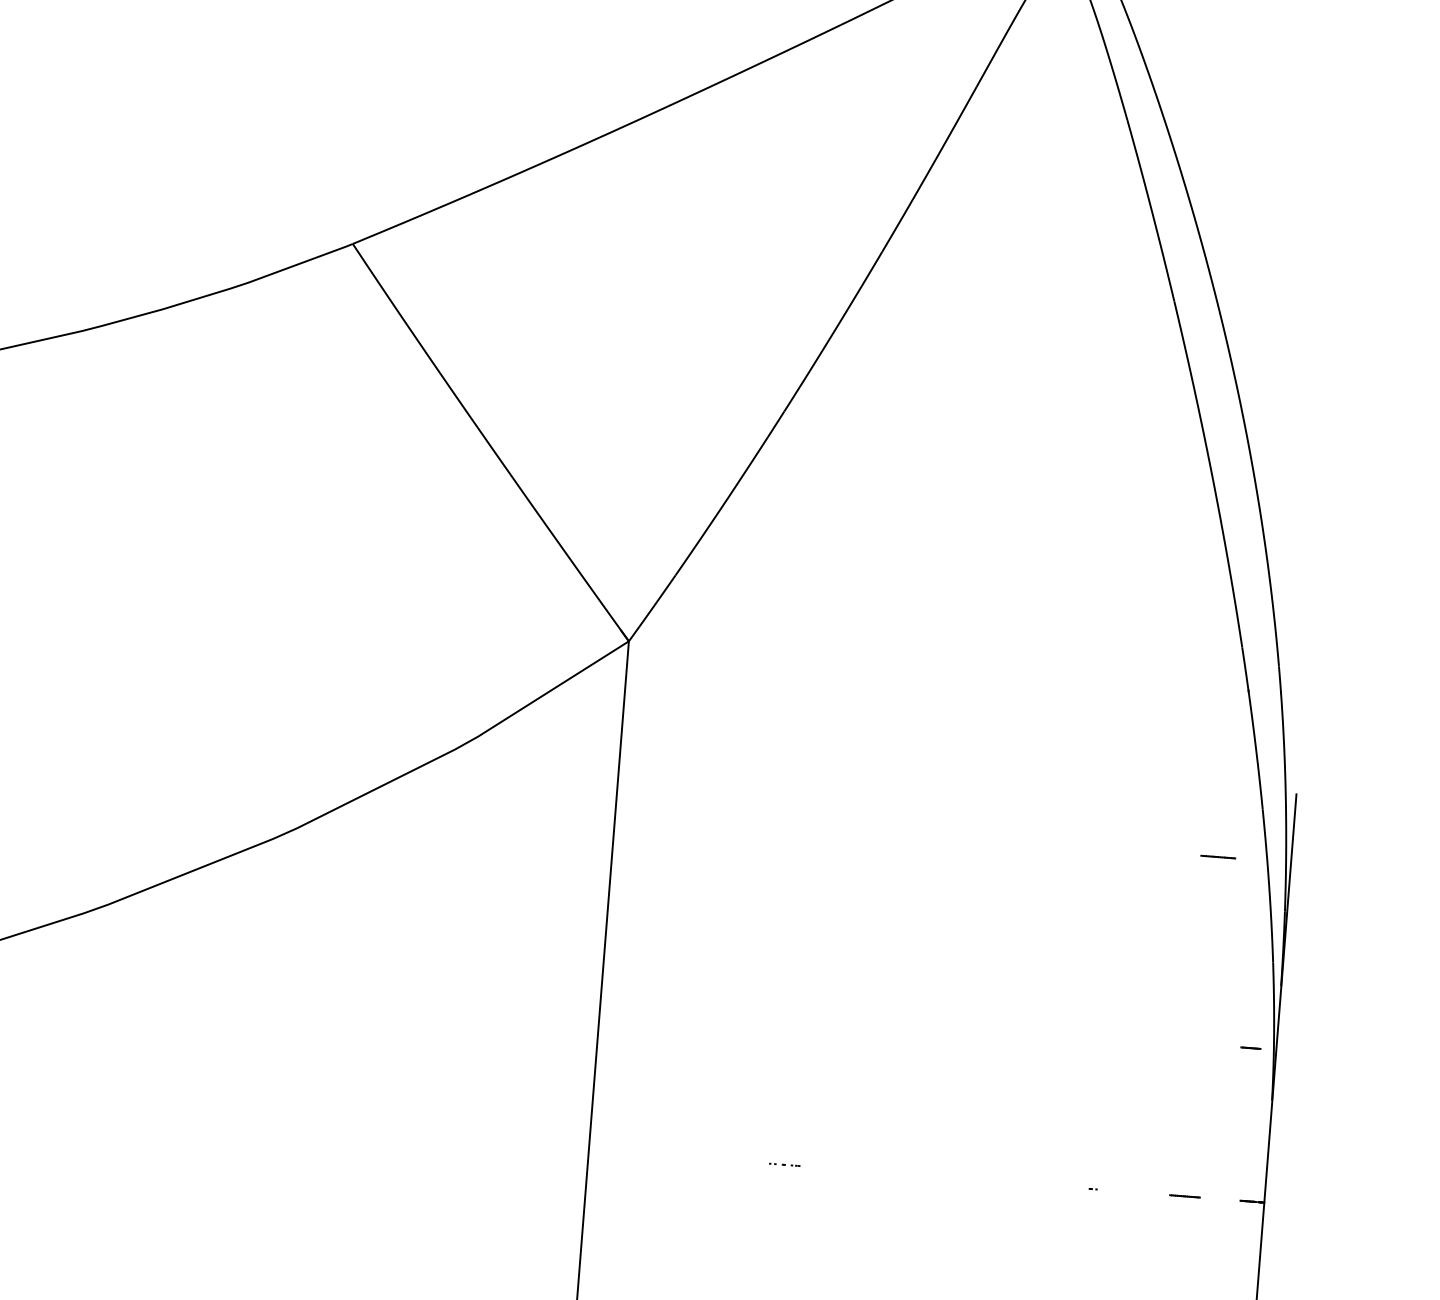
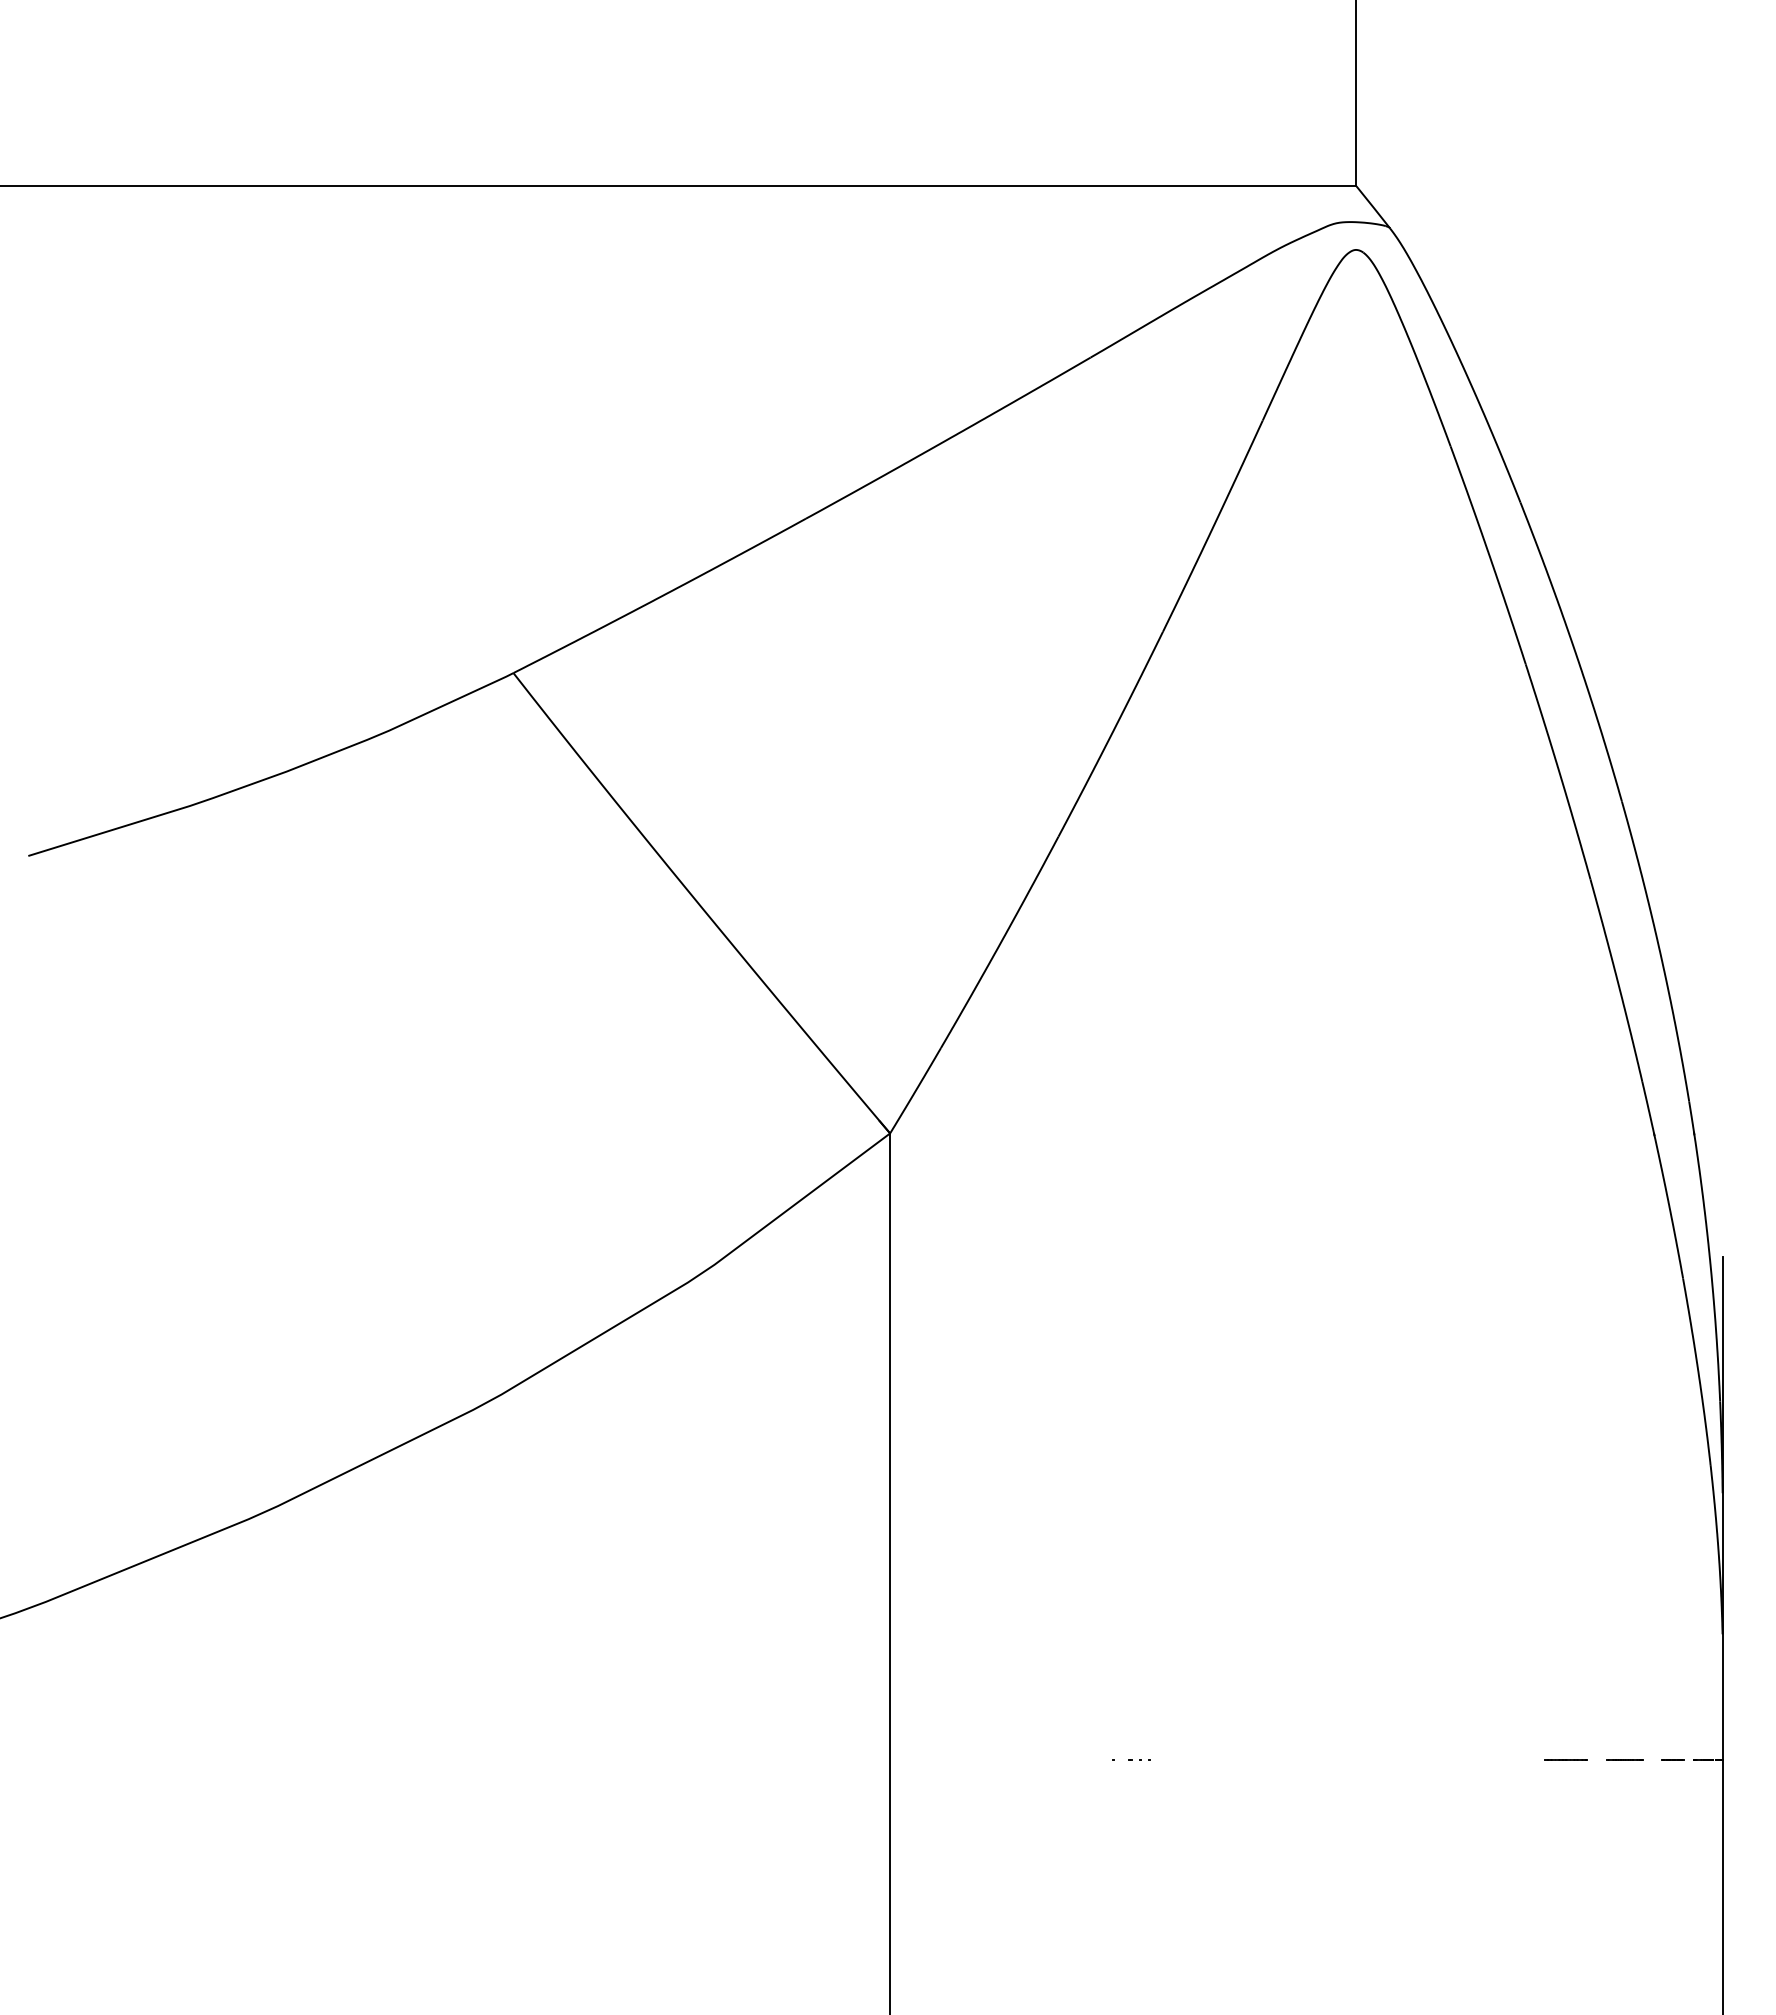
line: (1217, 856) -> (1565, 1759), moved
line: (1250, 1047) -> (1672, 1759), moved

